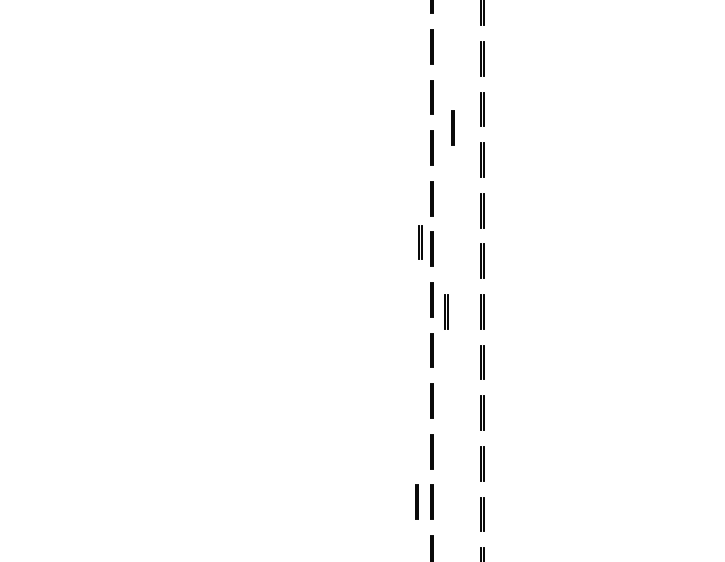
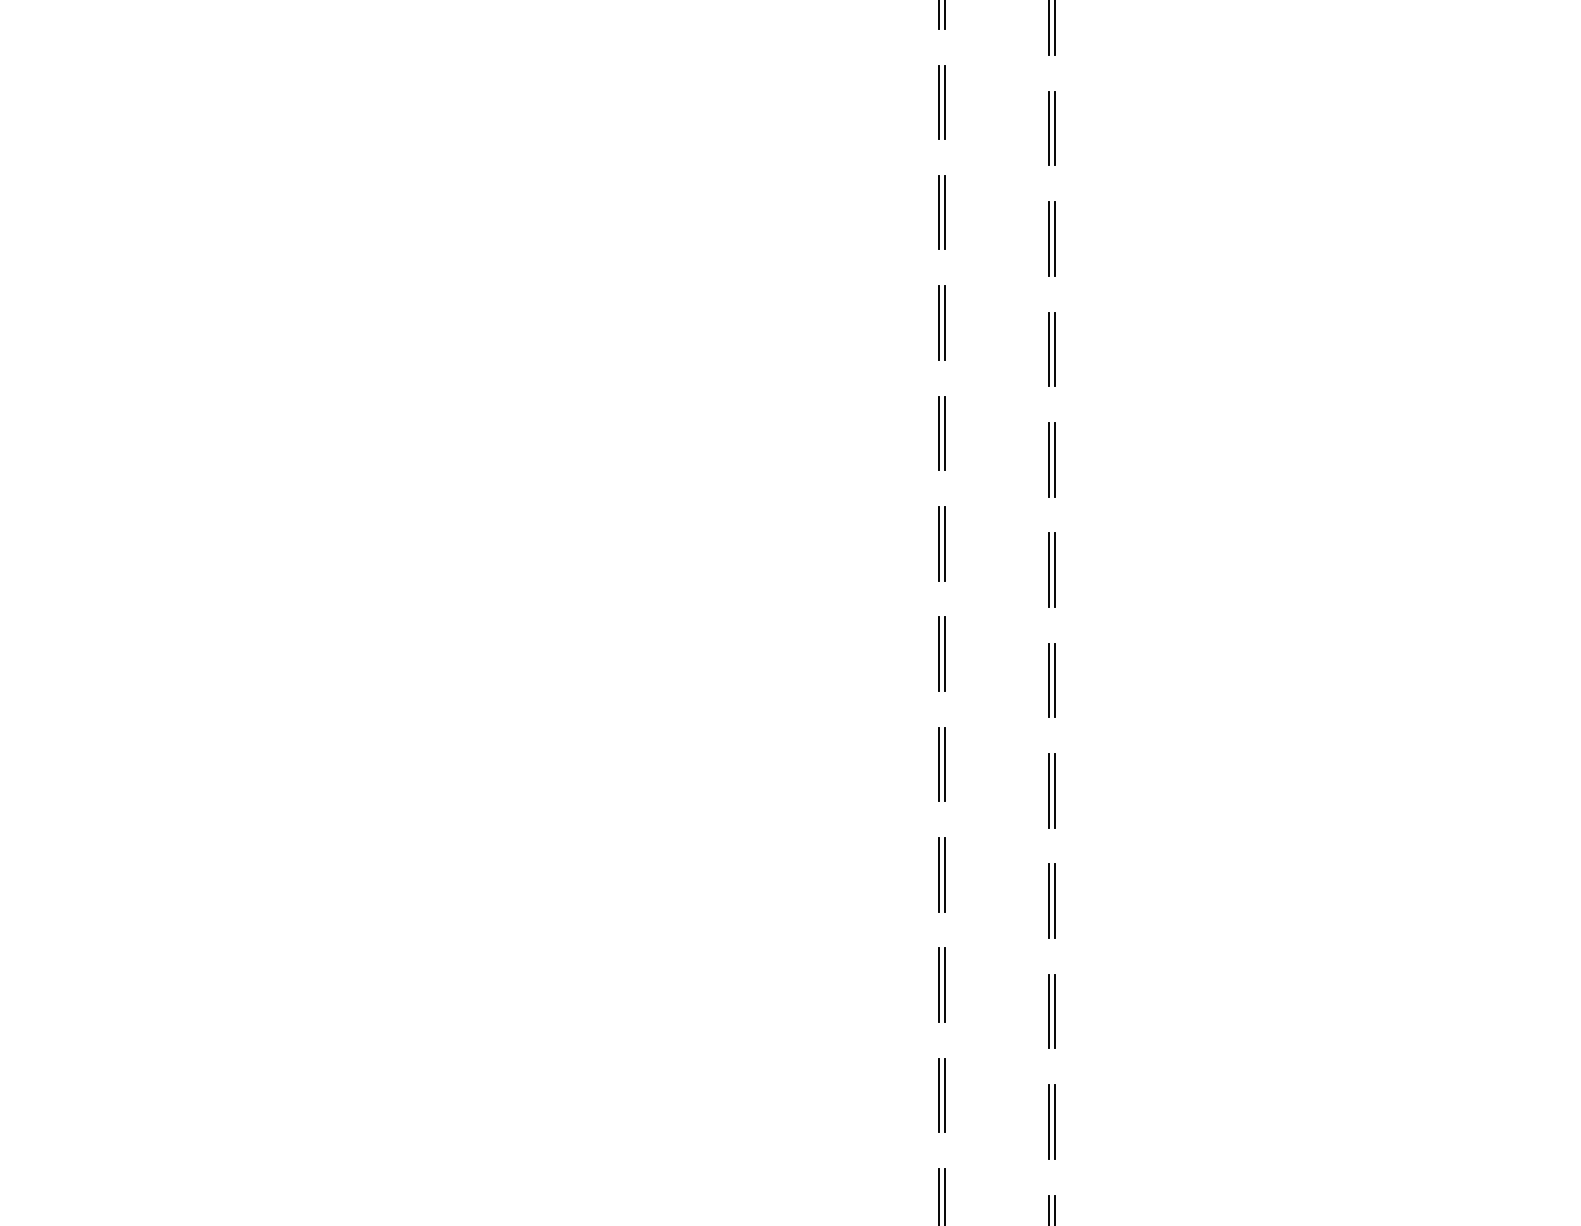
line: (452, 127) -> (986, 278), removed
line: (419, 242) -> (914, 529), removed
line: (445, 311) -> (971, 679), removed
line: (416, 501) -> (908, 1093), removed

